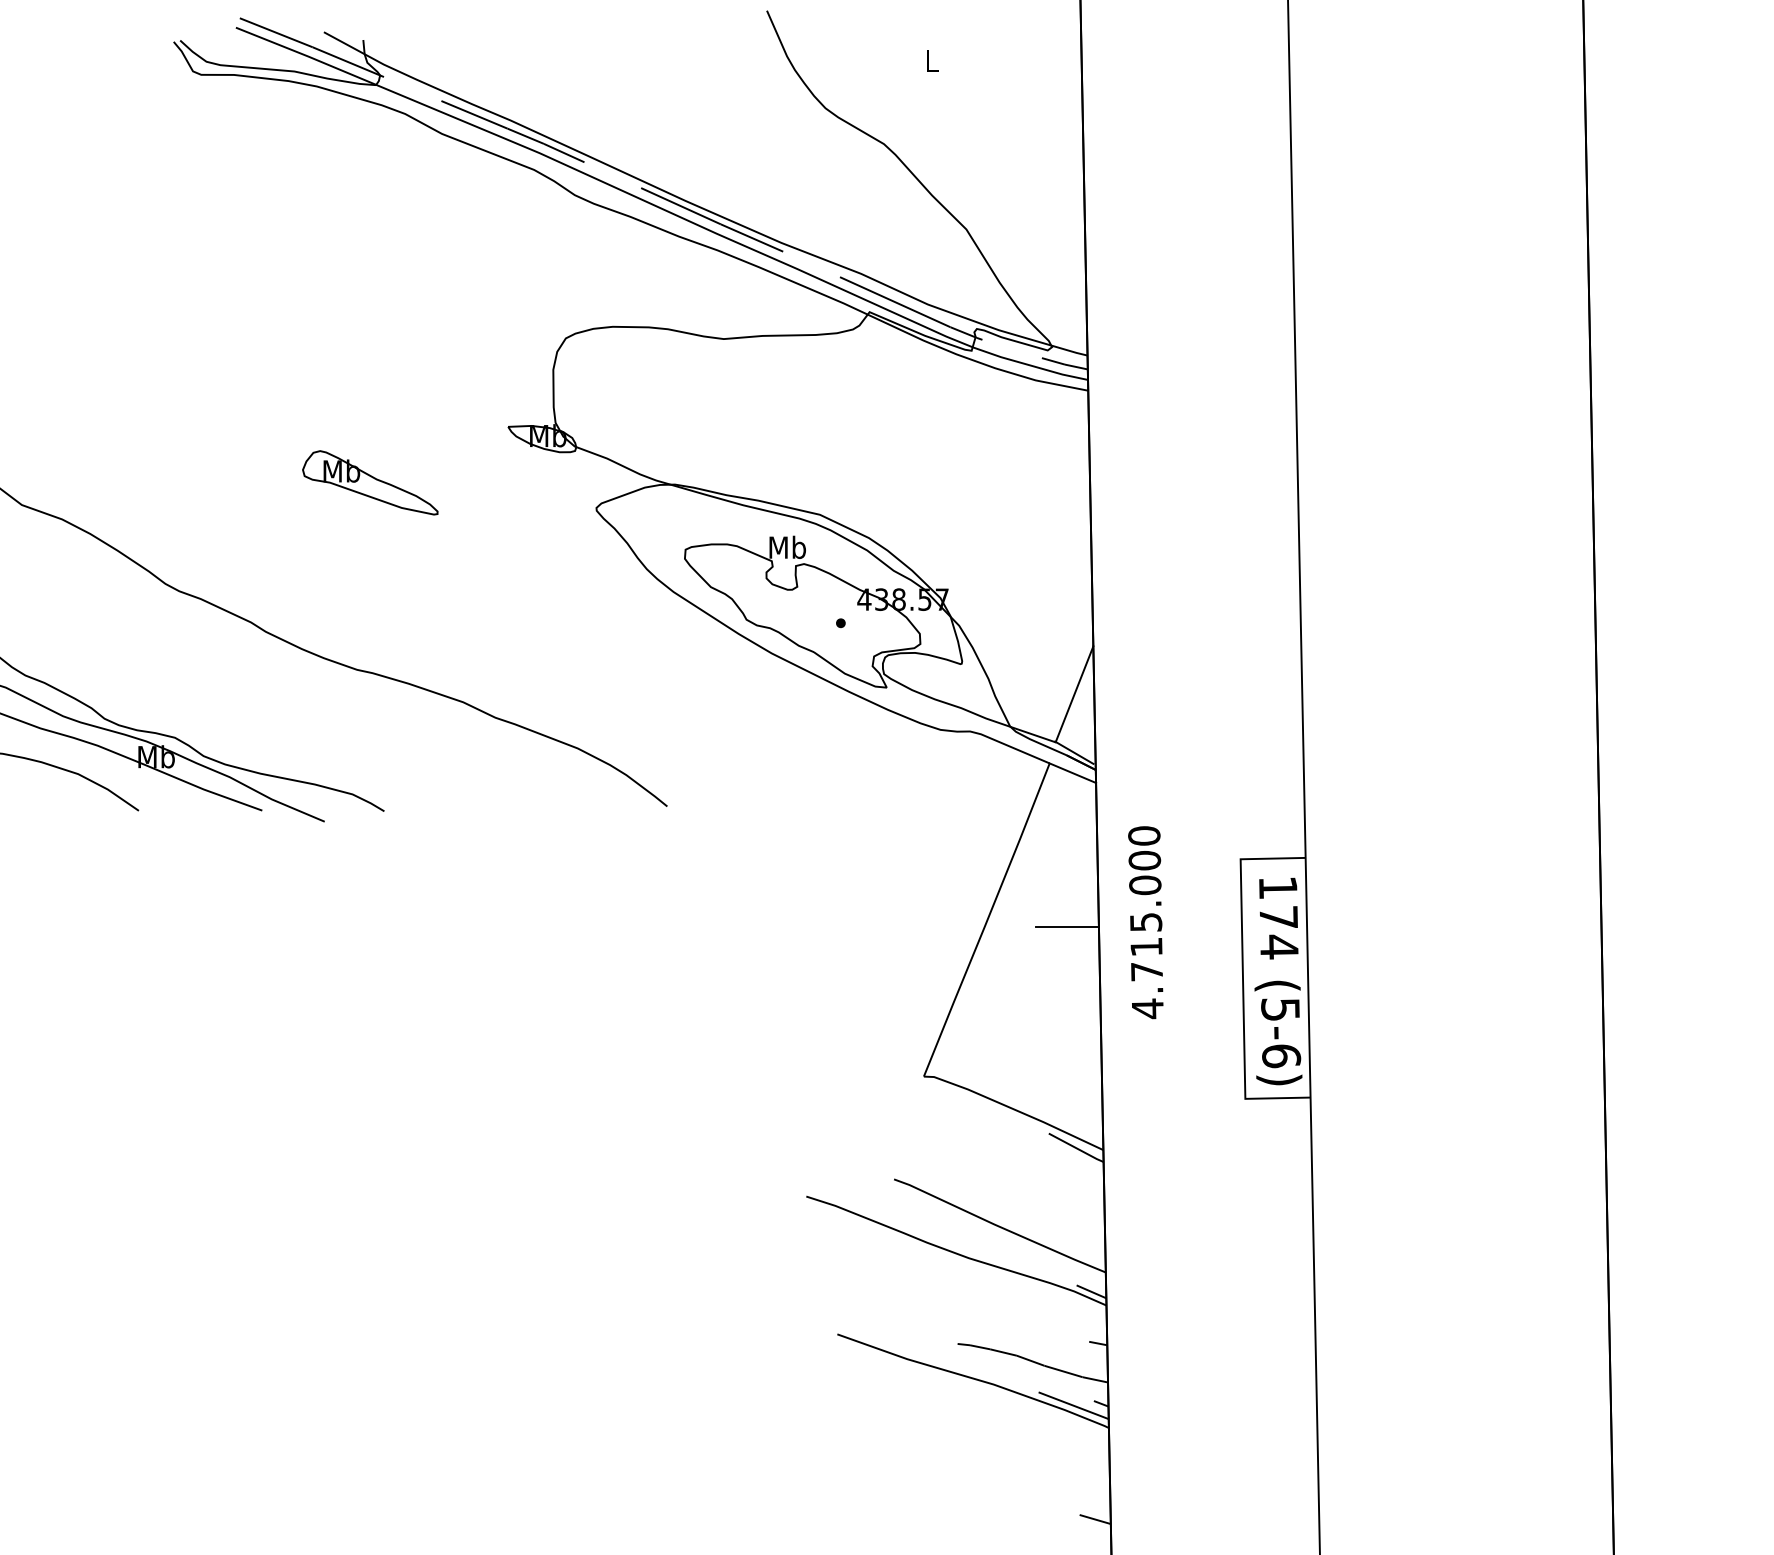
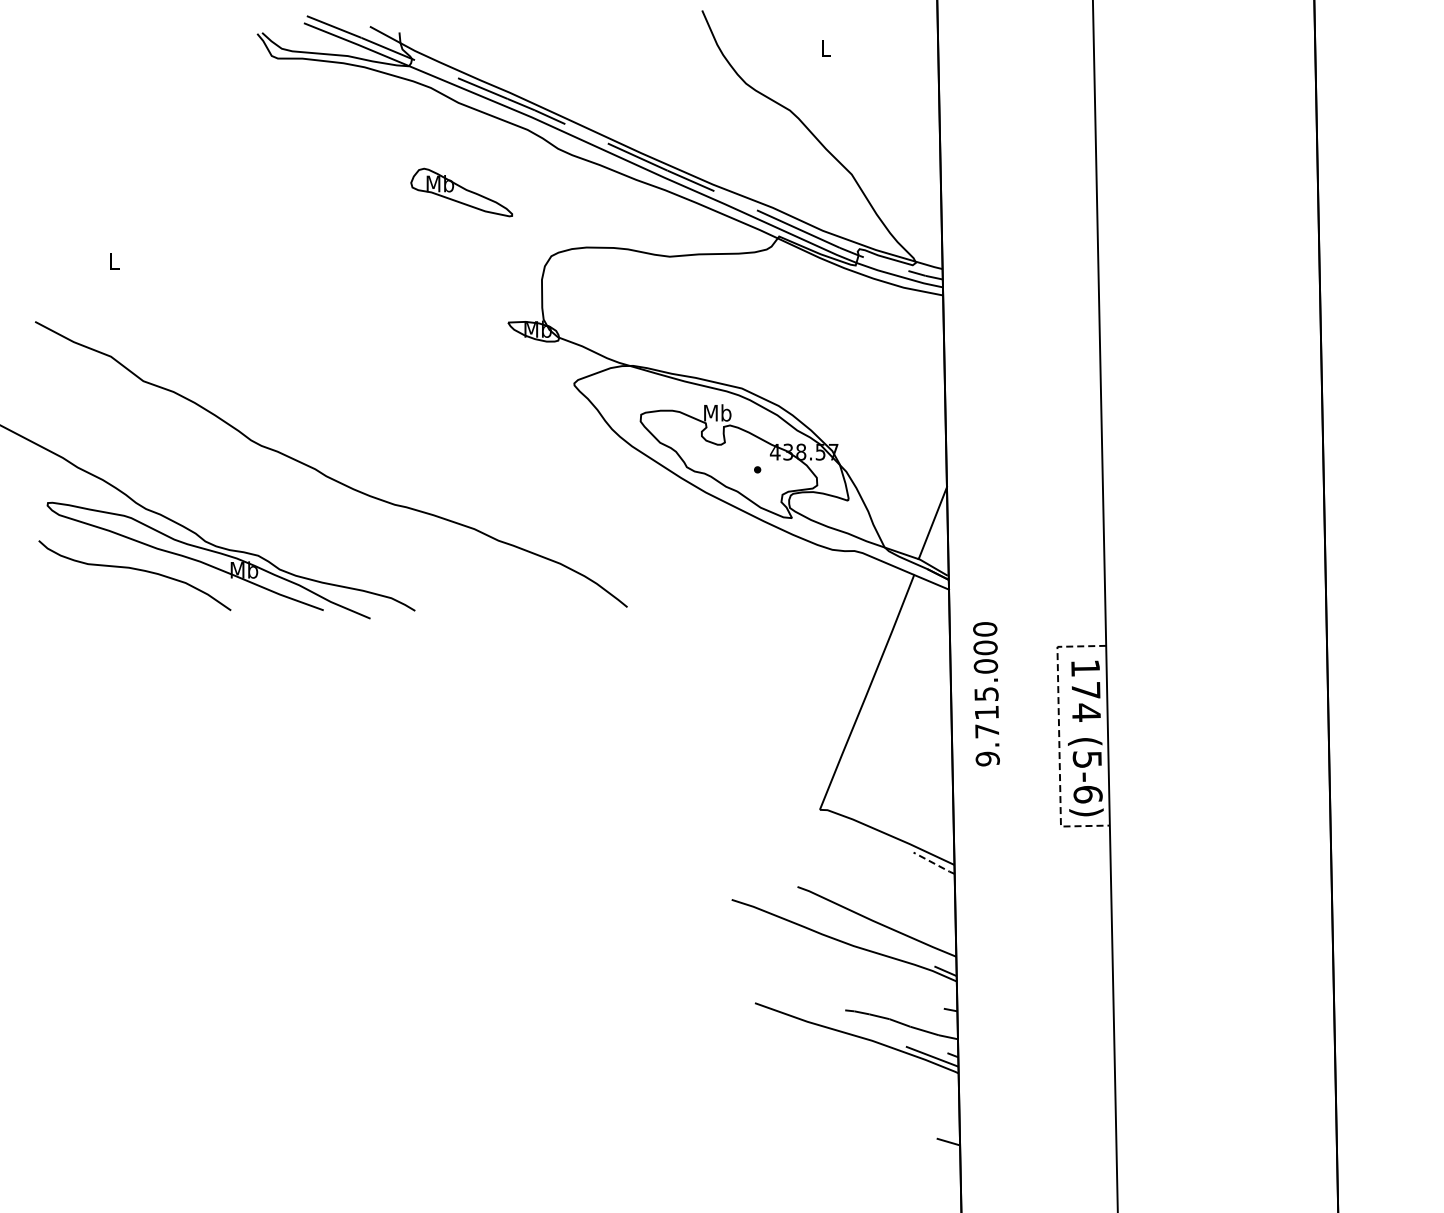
part: (370, 482) -> (461, 192), moved
line: (1067, 926) -> (927, 697), removed
line: (1243, 978) -> (1059, 736), solid -> dashed
text: (1147, 1008) -> (987, 758), 4.715.000 -> 9.715.000
line: (1076, 1148) -> (934, 863), solid -> dashed

